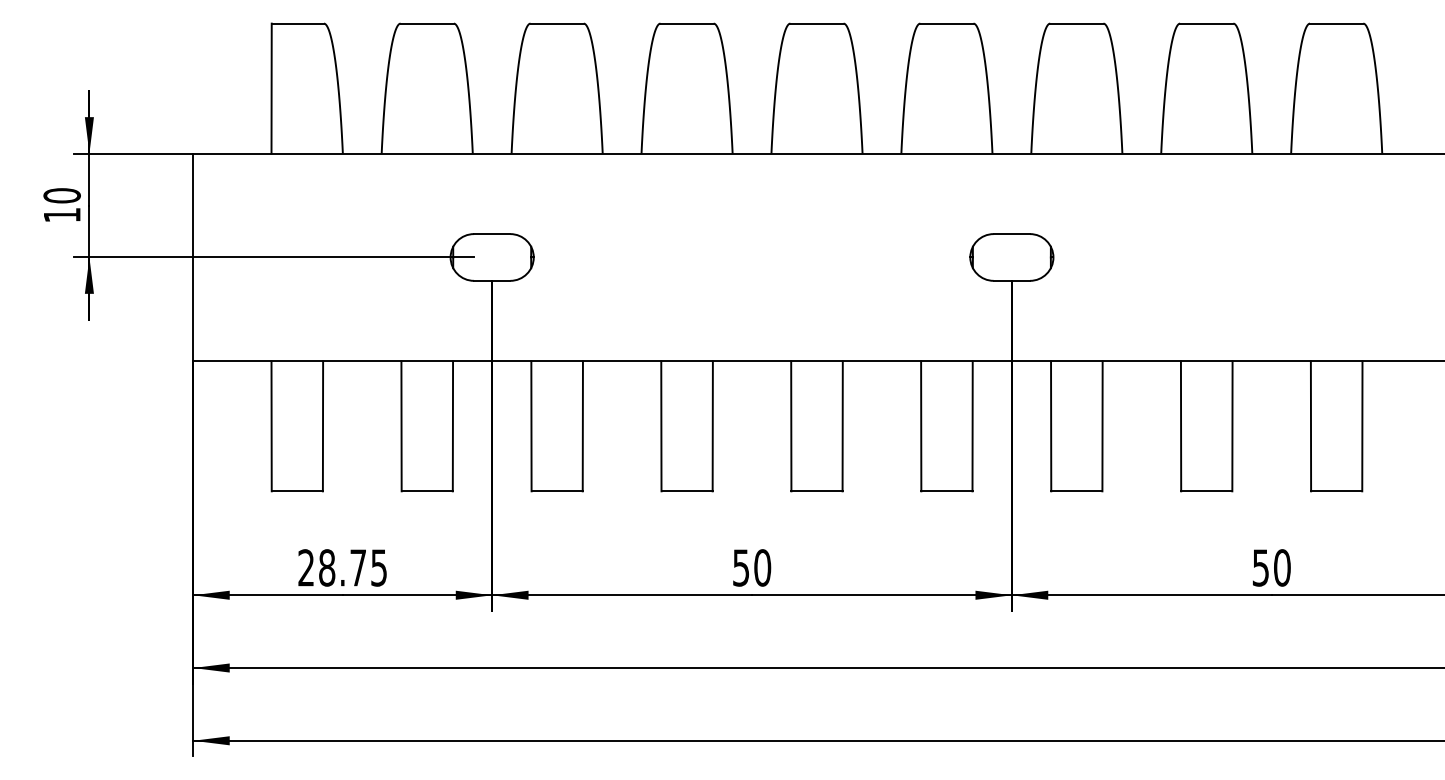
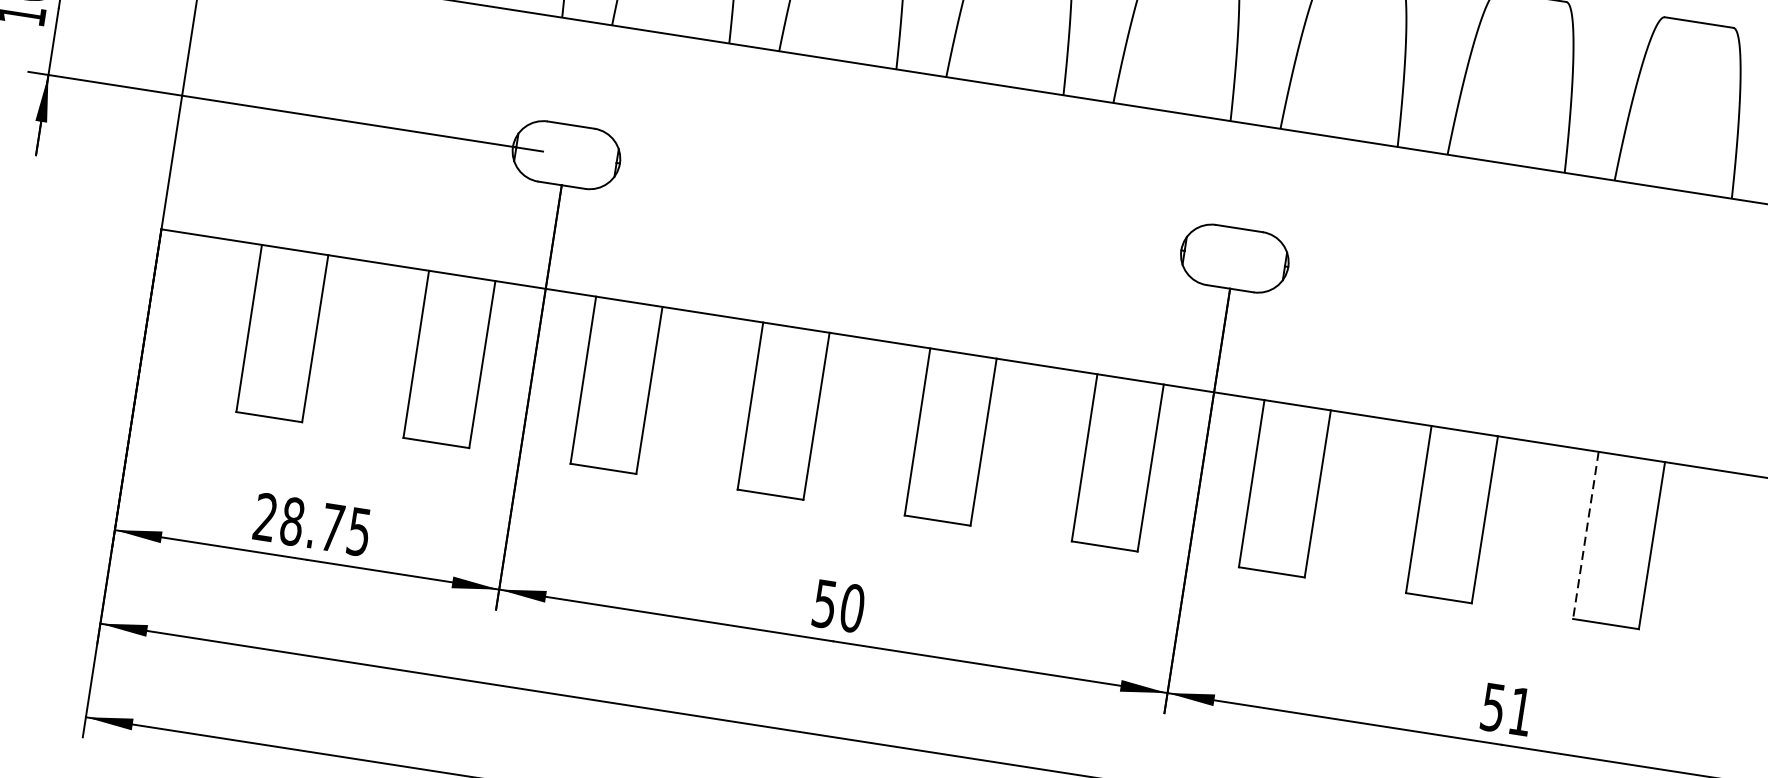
line: (1310, 426) -> (1585, 535), solid -> dashed
text: (1282, 567) -> (1521, 711), 50 -> 51

